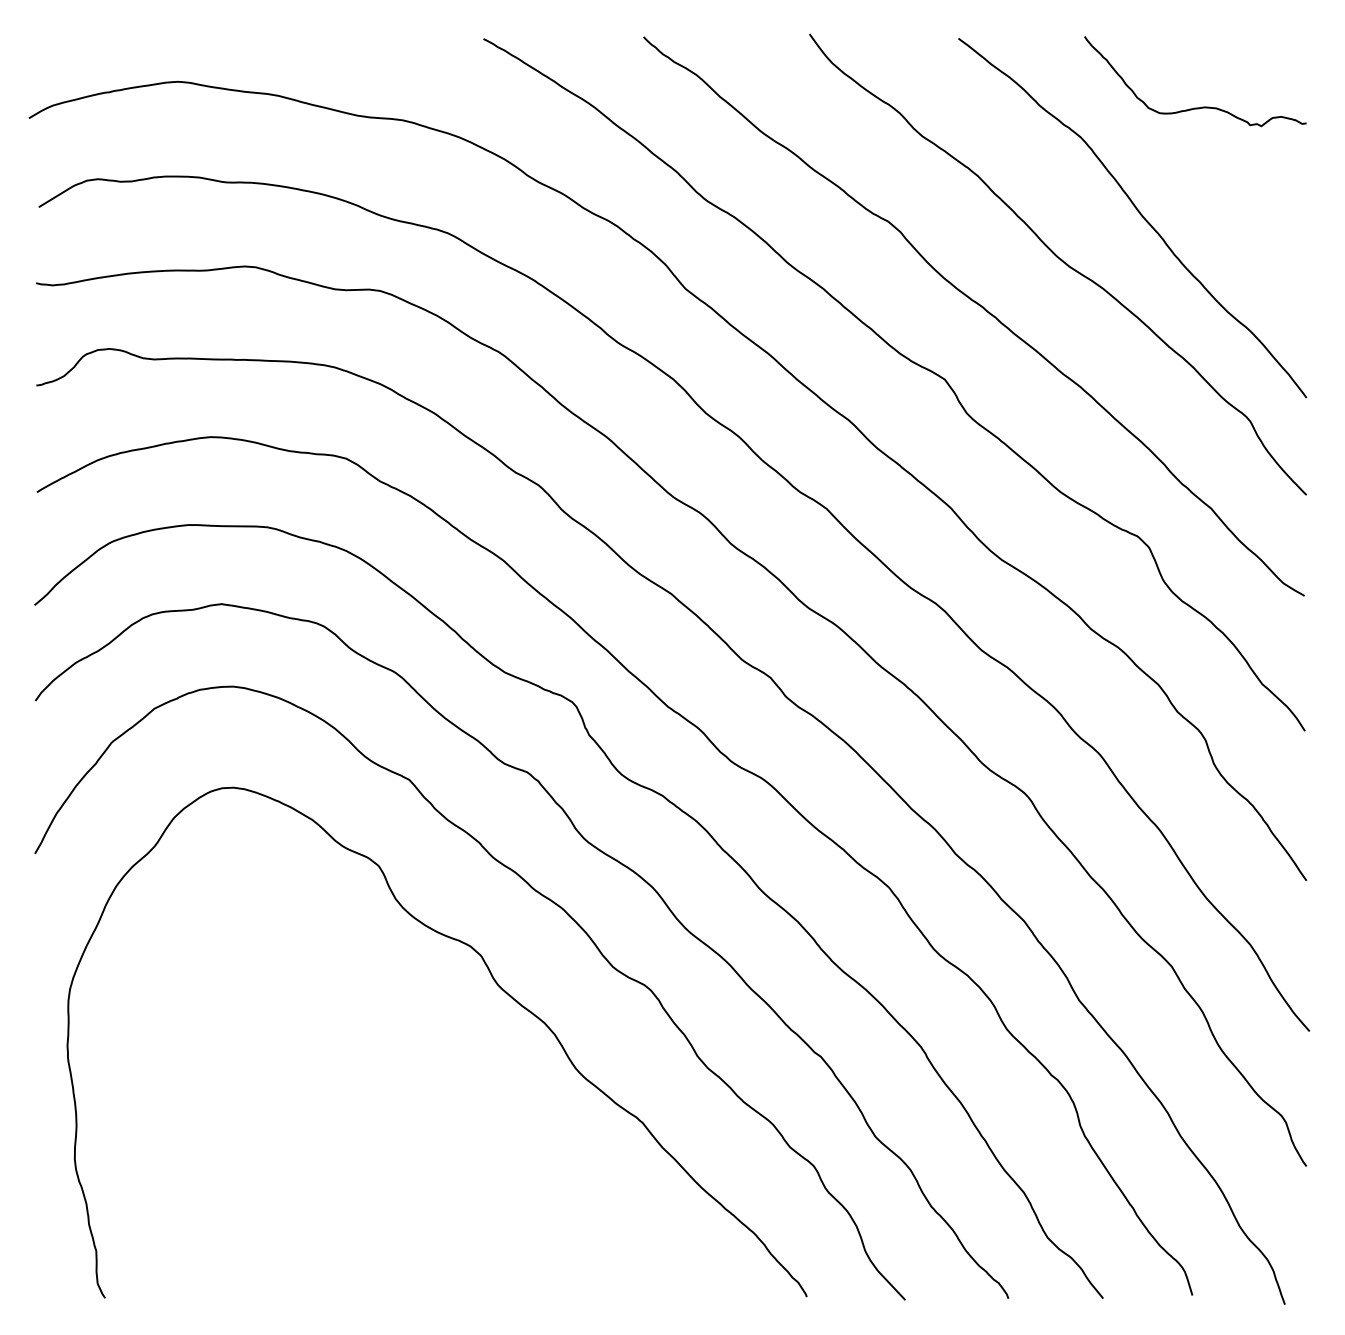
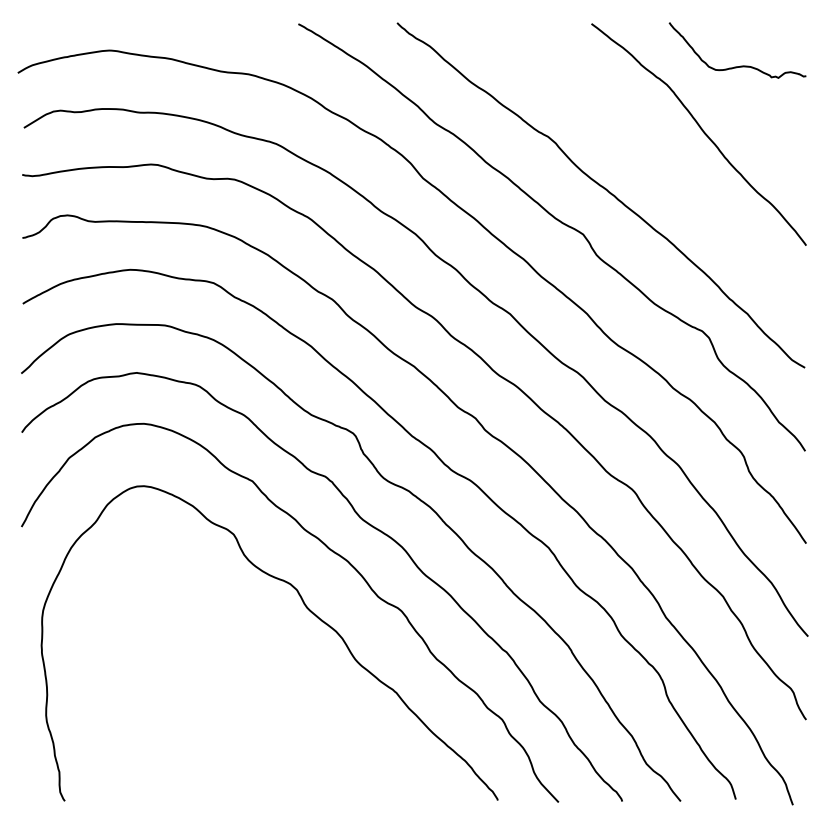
curve: (1058, 259) -> (653, 160), removed

